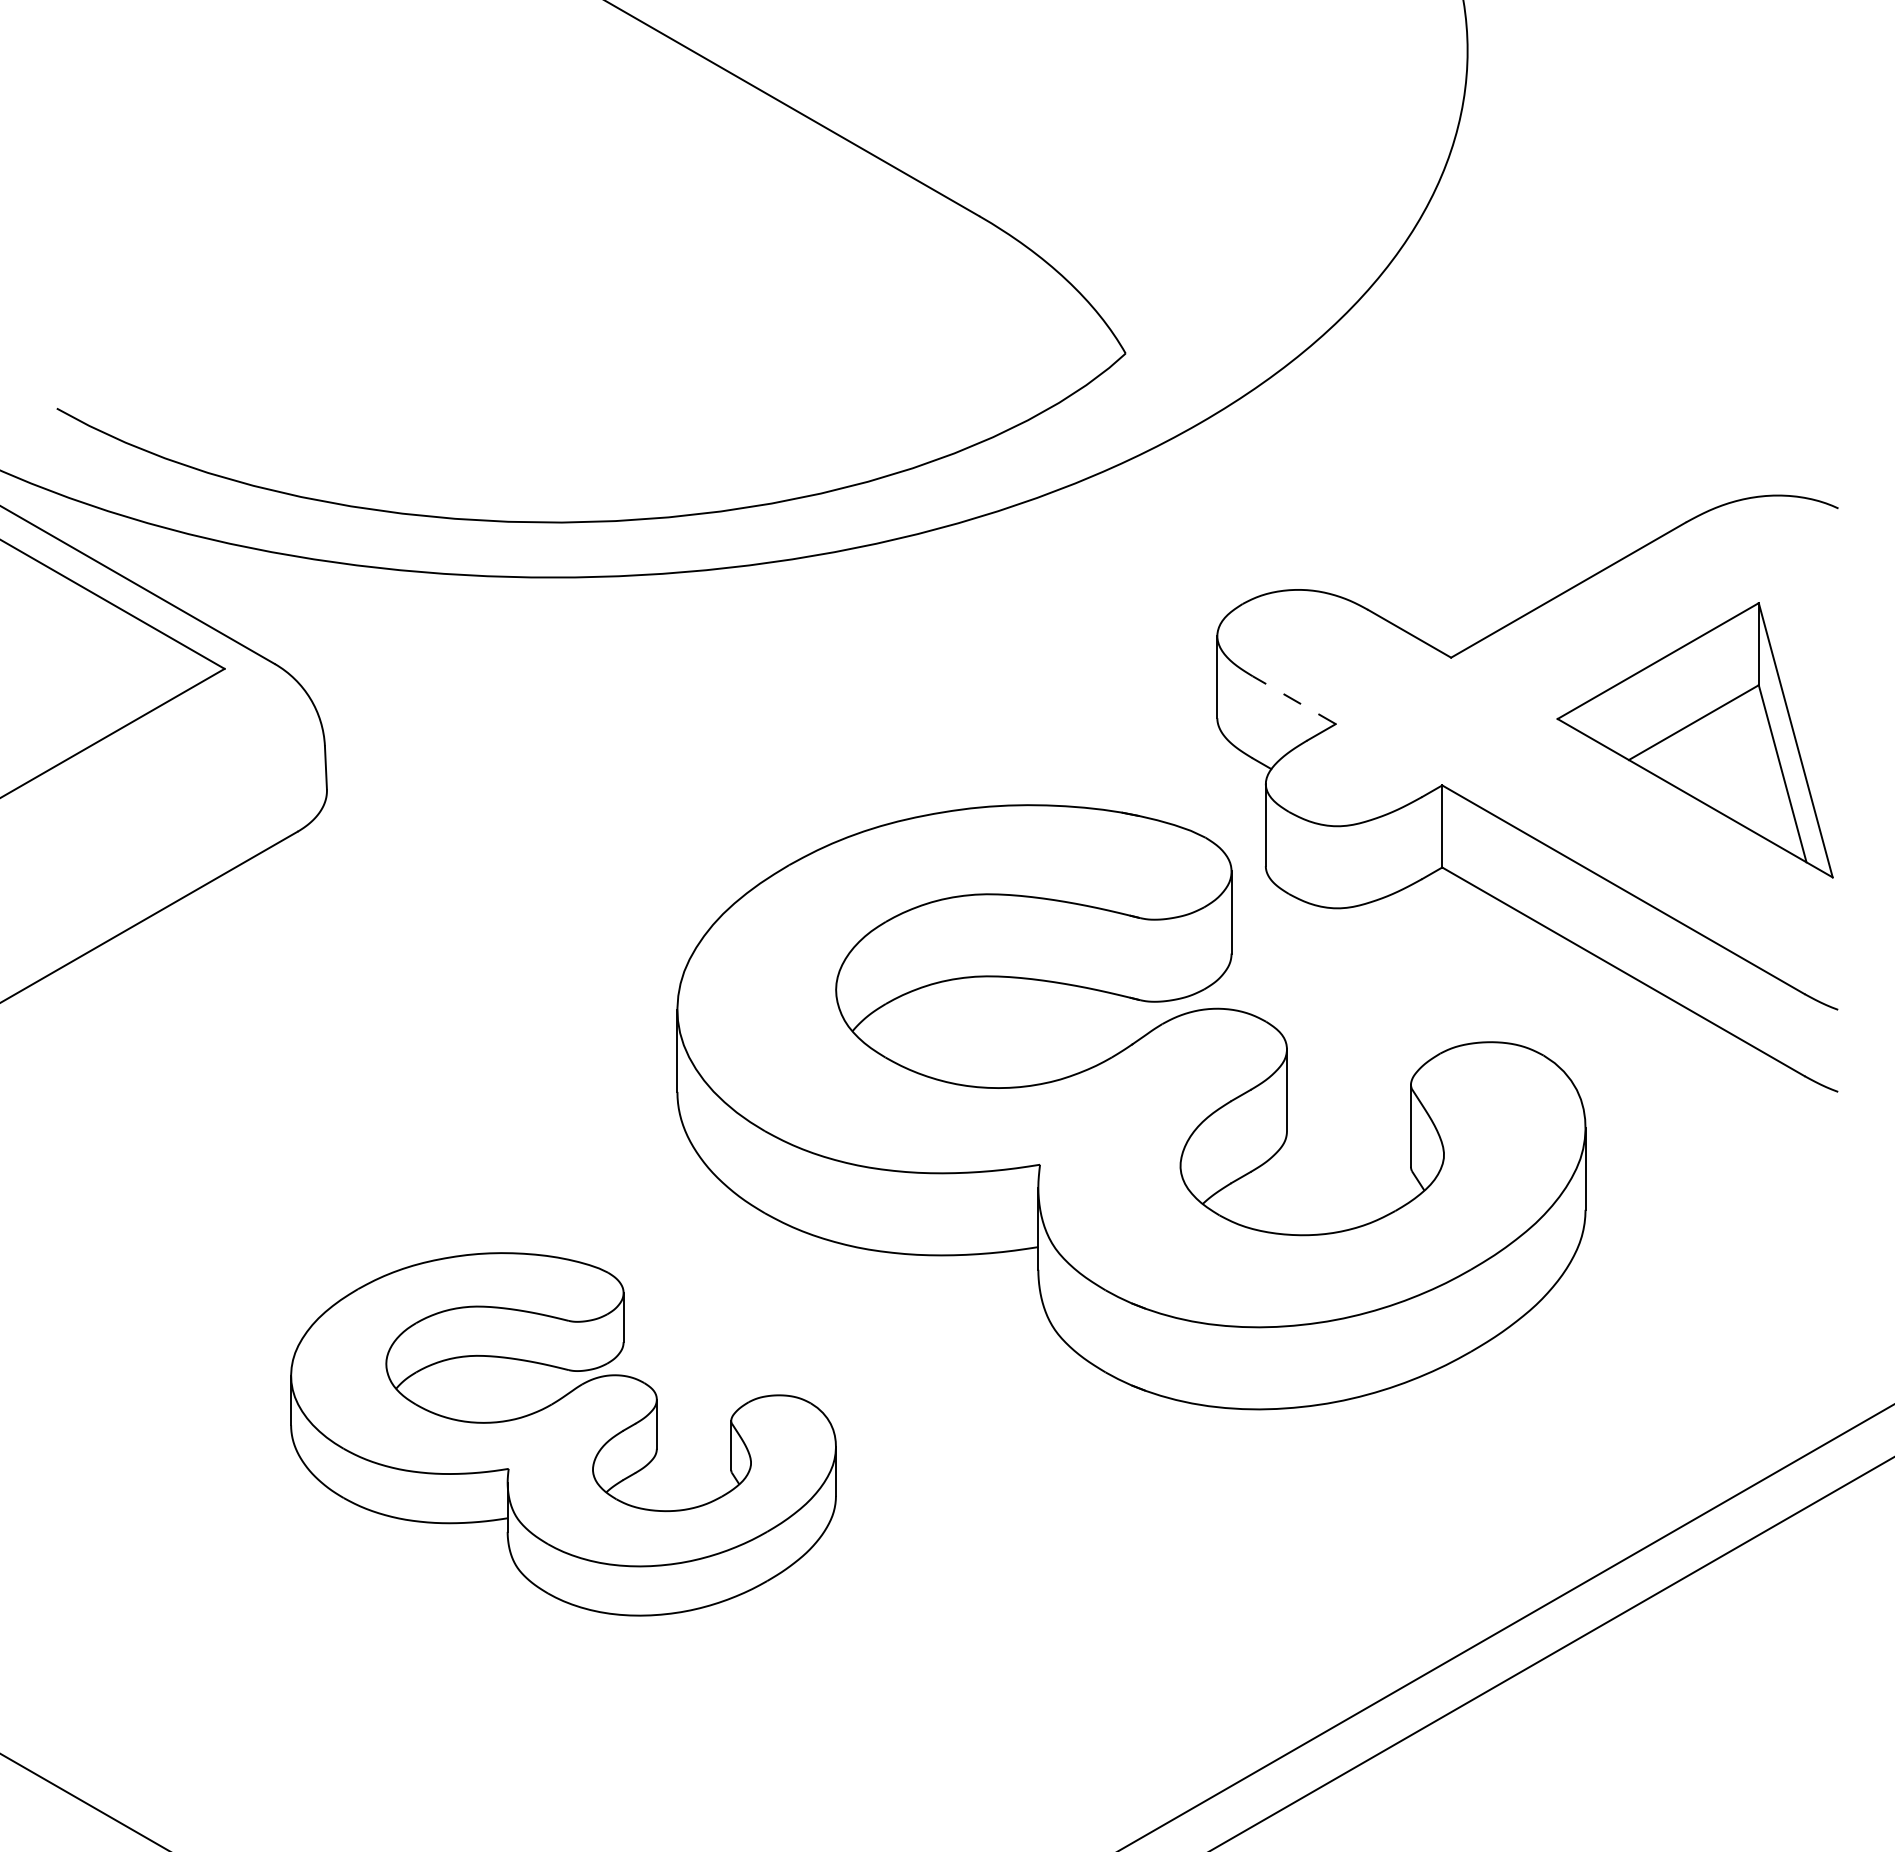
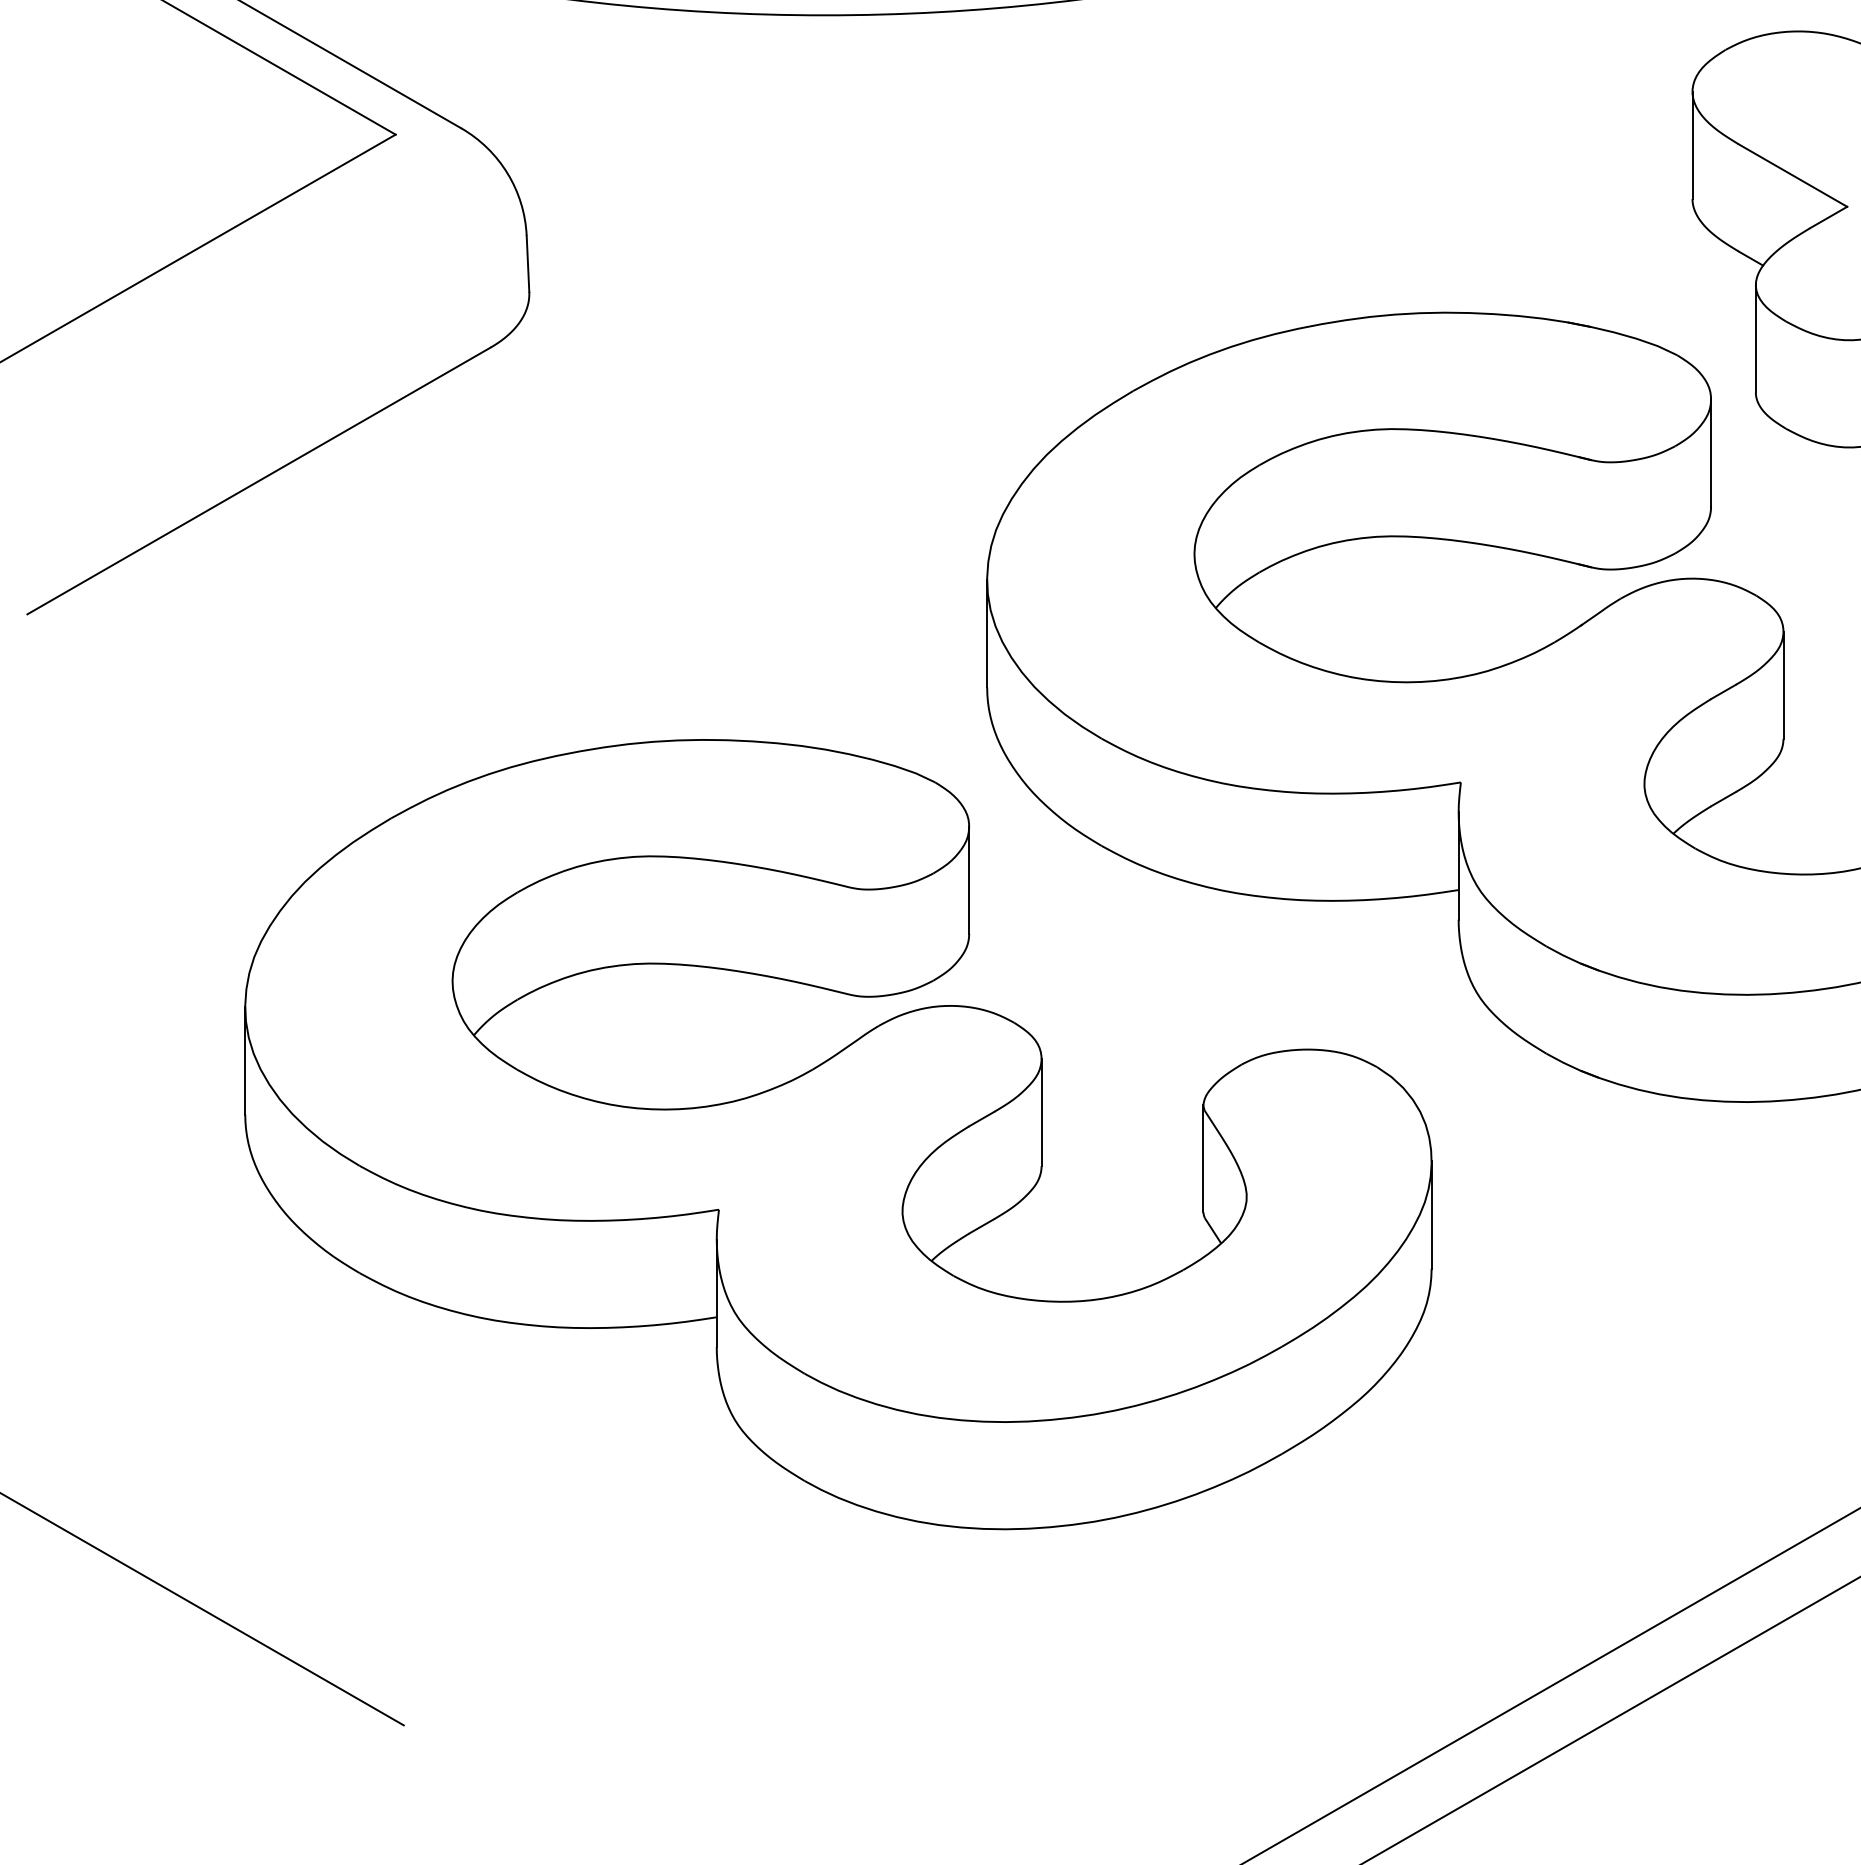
line: (1294, 700) -> (1793, 175), dashed -> solid
part: (563, 1434) -> (838, 1134), size x1.67

